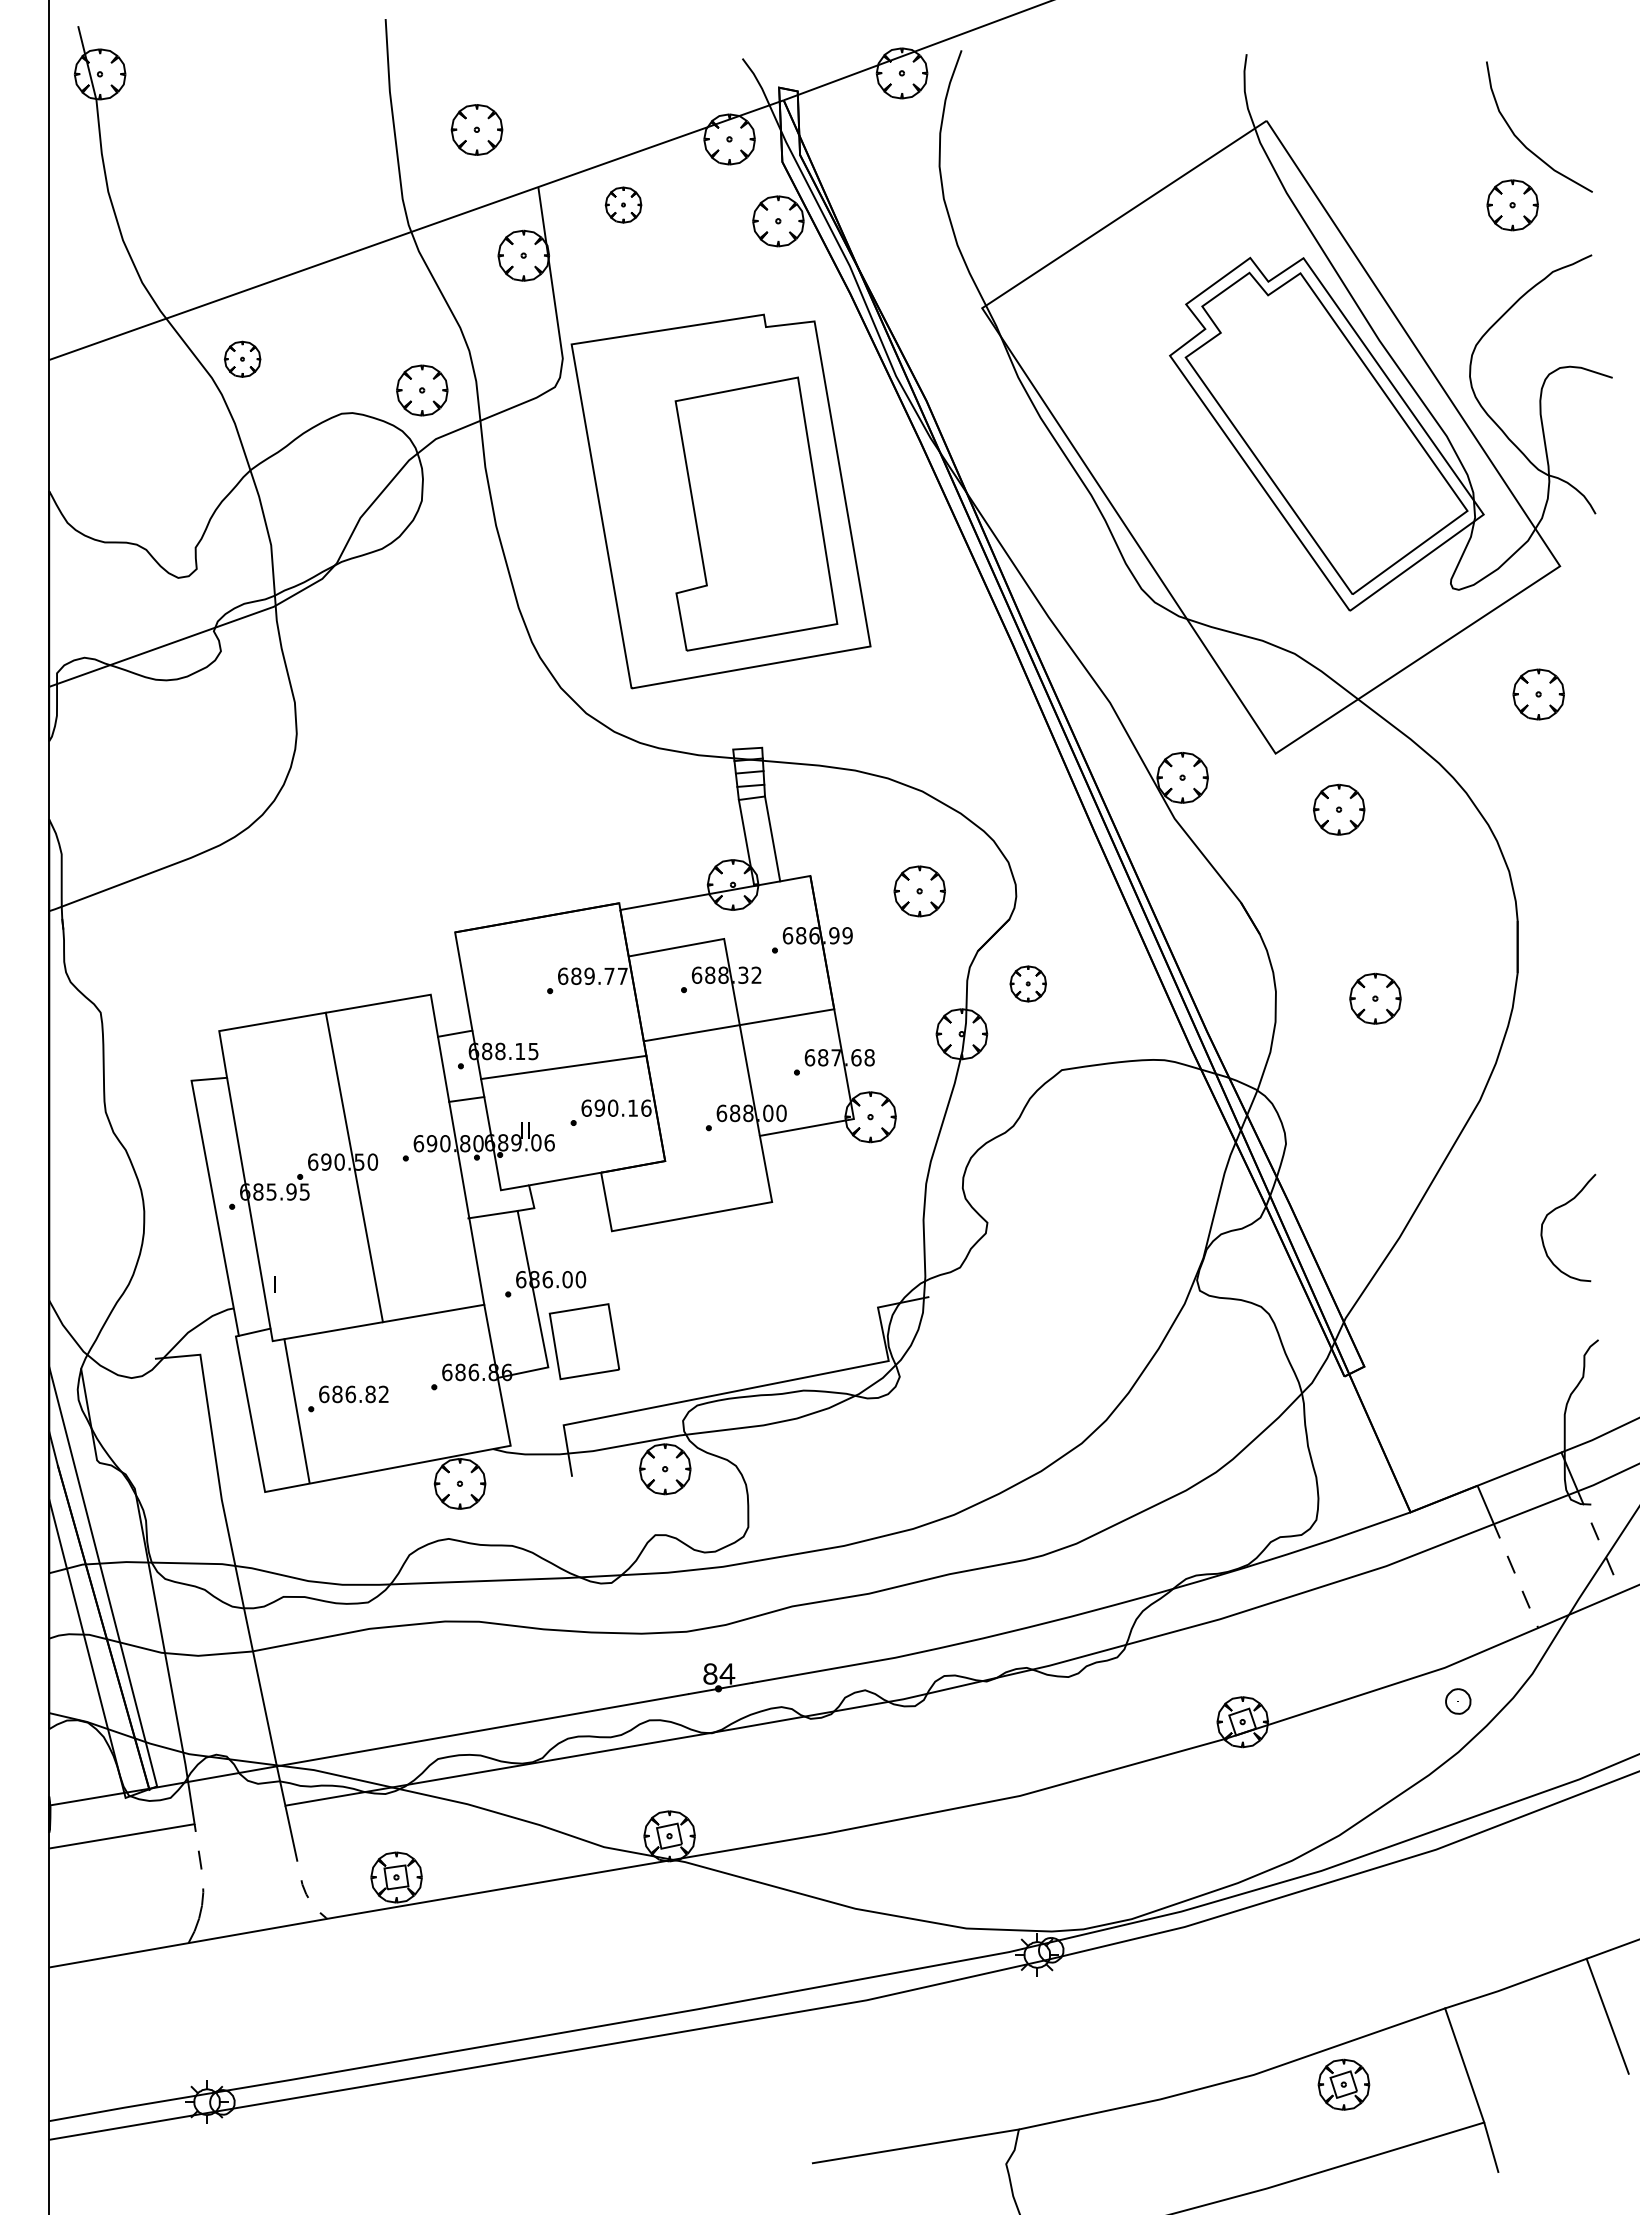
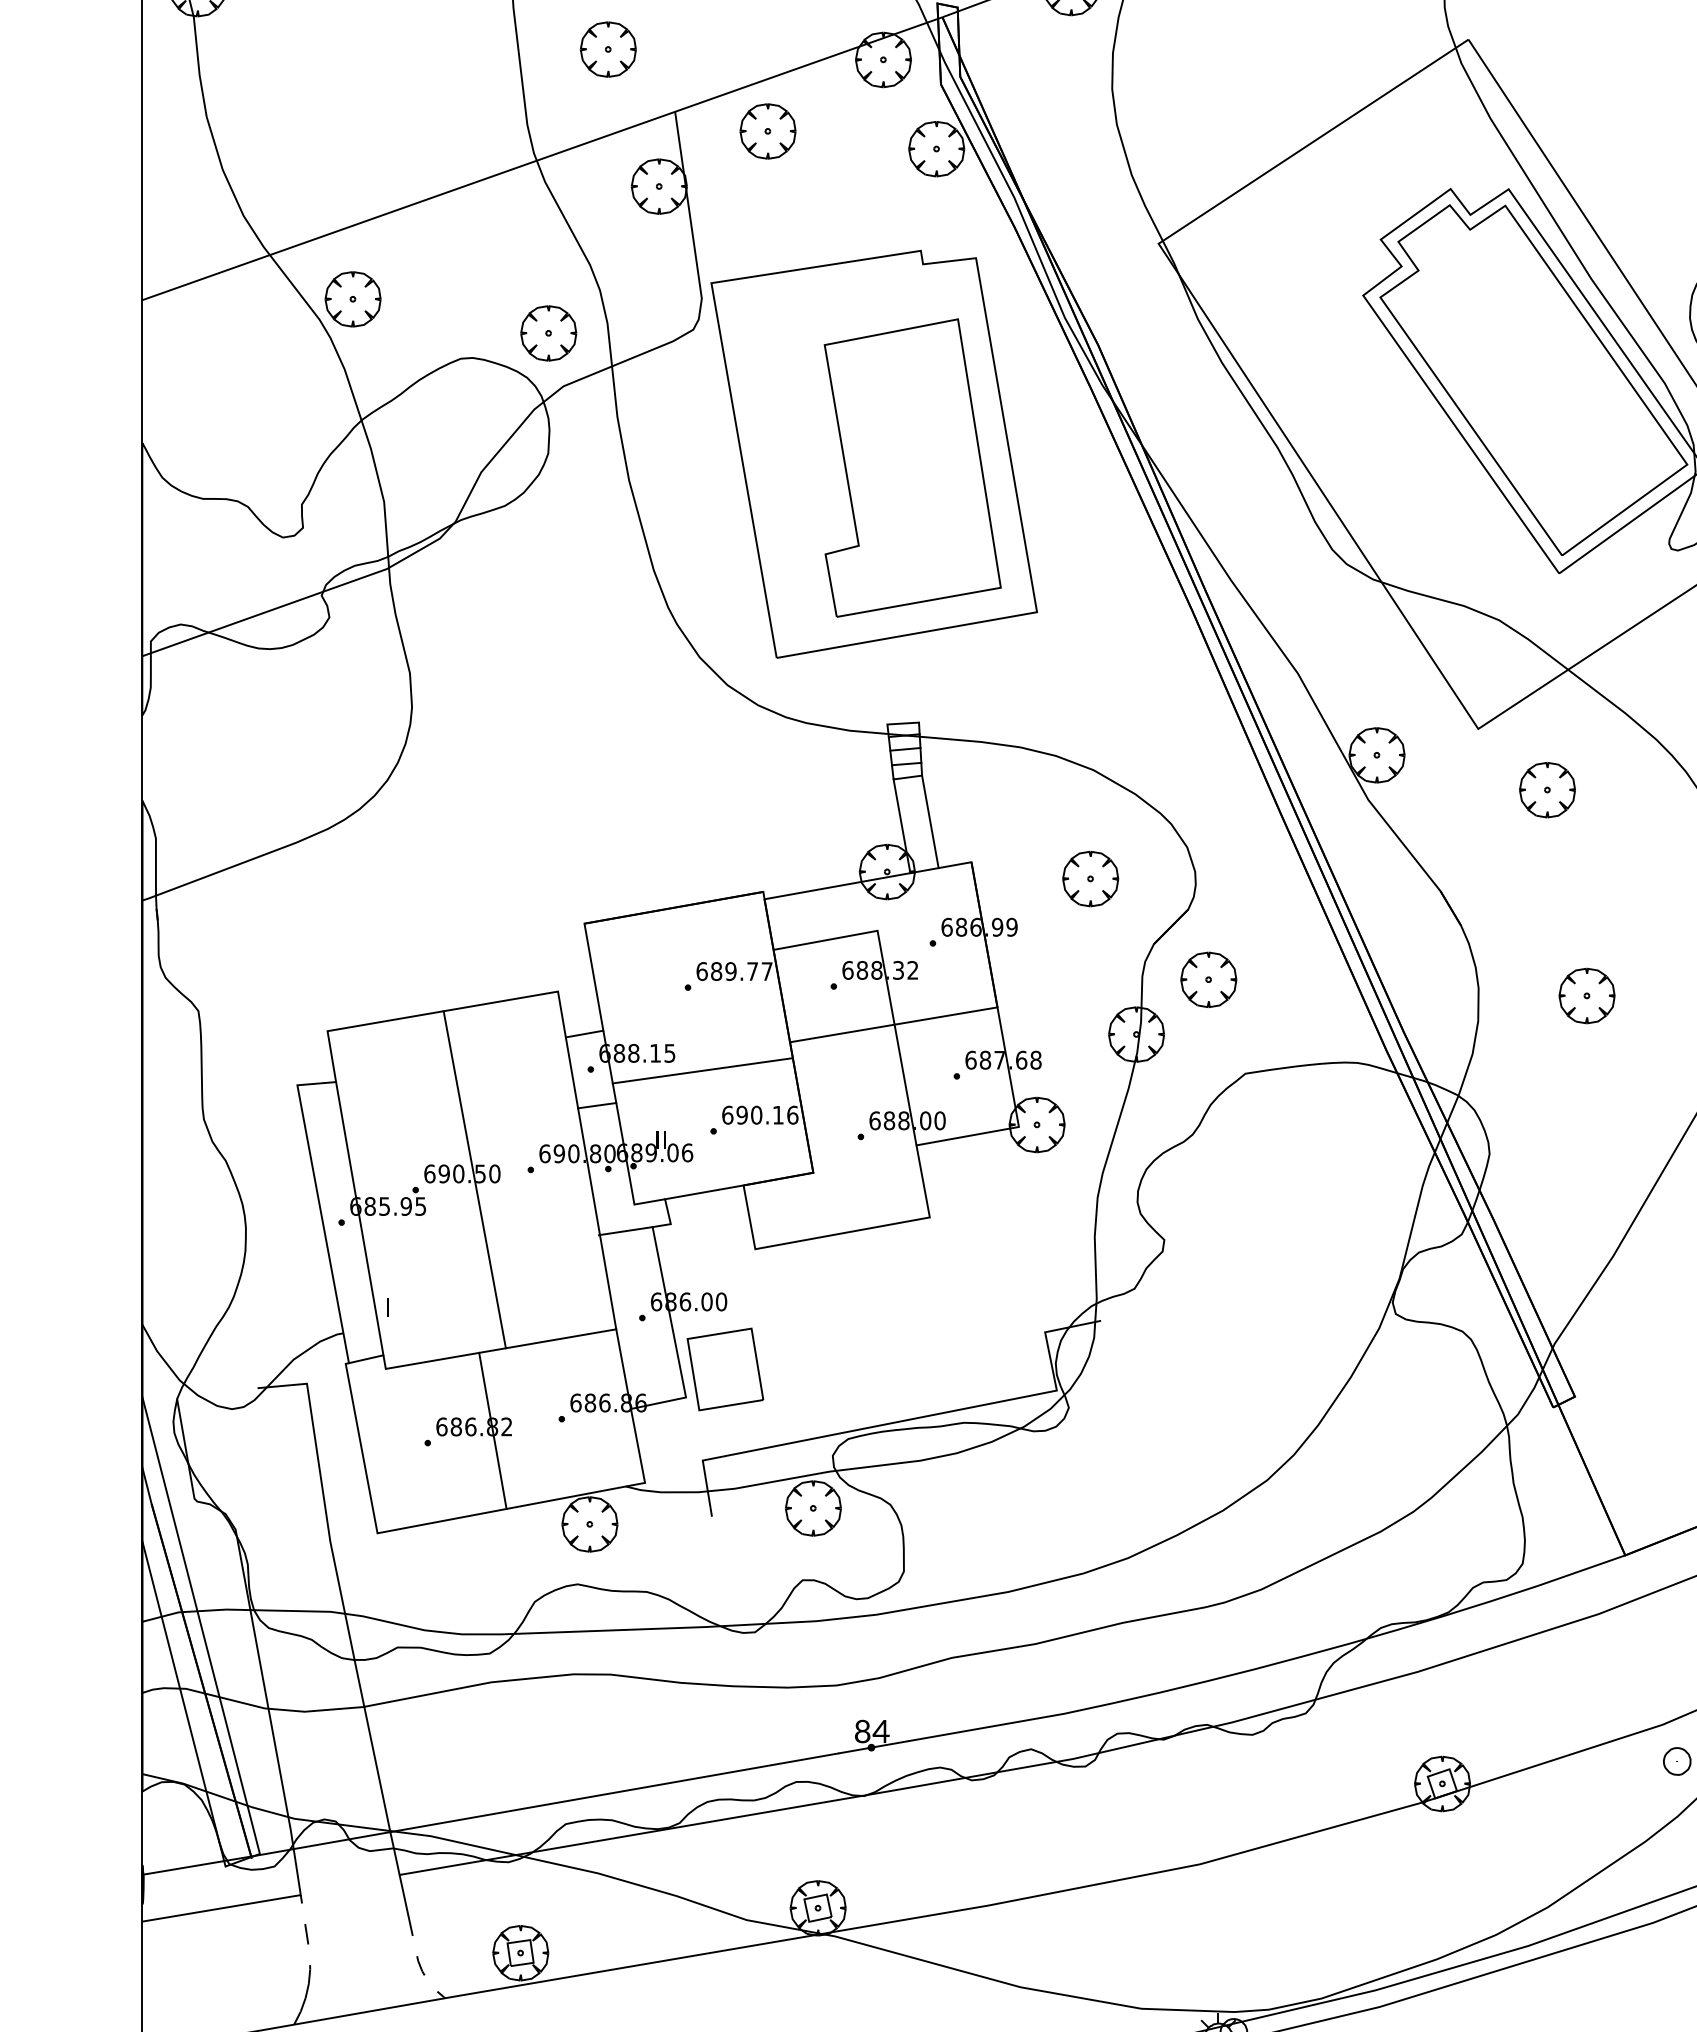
part: (623, 204) -> (767, 130), size x1.43
part: (242, 359) -> (352, 299), size x1.43
part: (1028, 983) -> (1209, 979), size x1.43
line: (296, 1410) -> (492, 1430), moved

